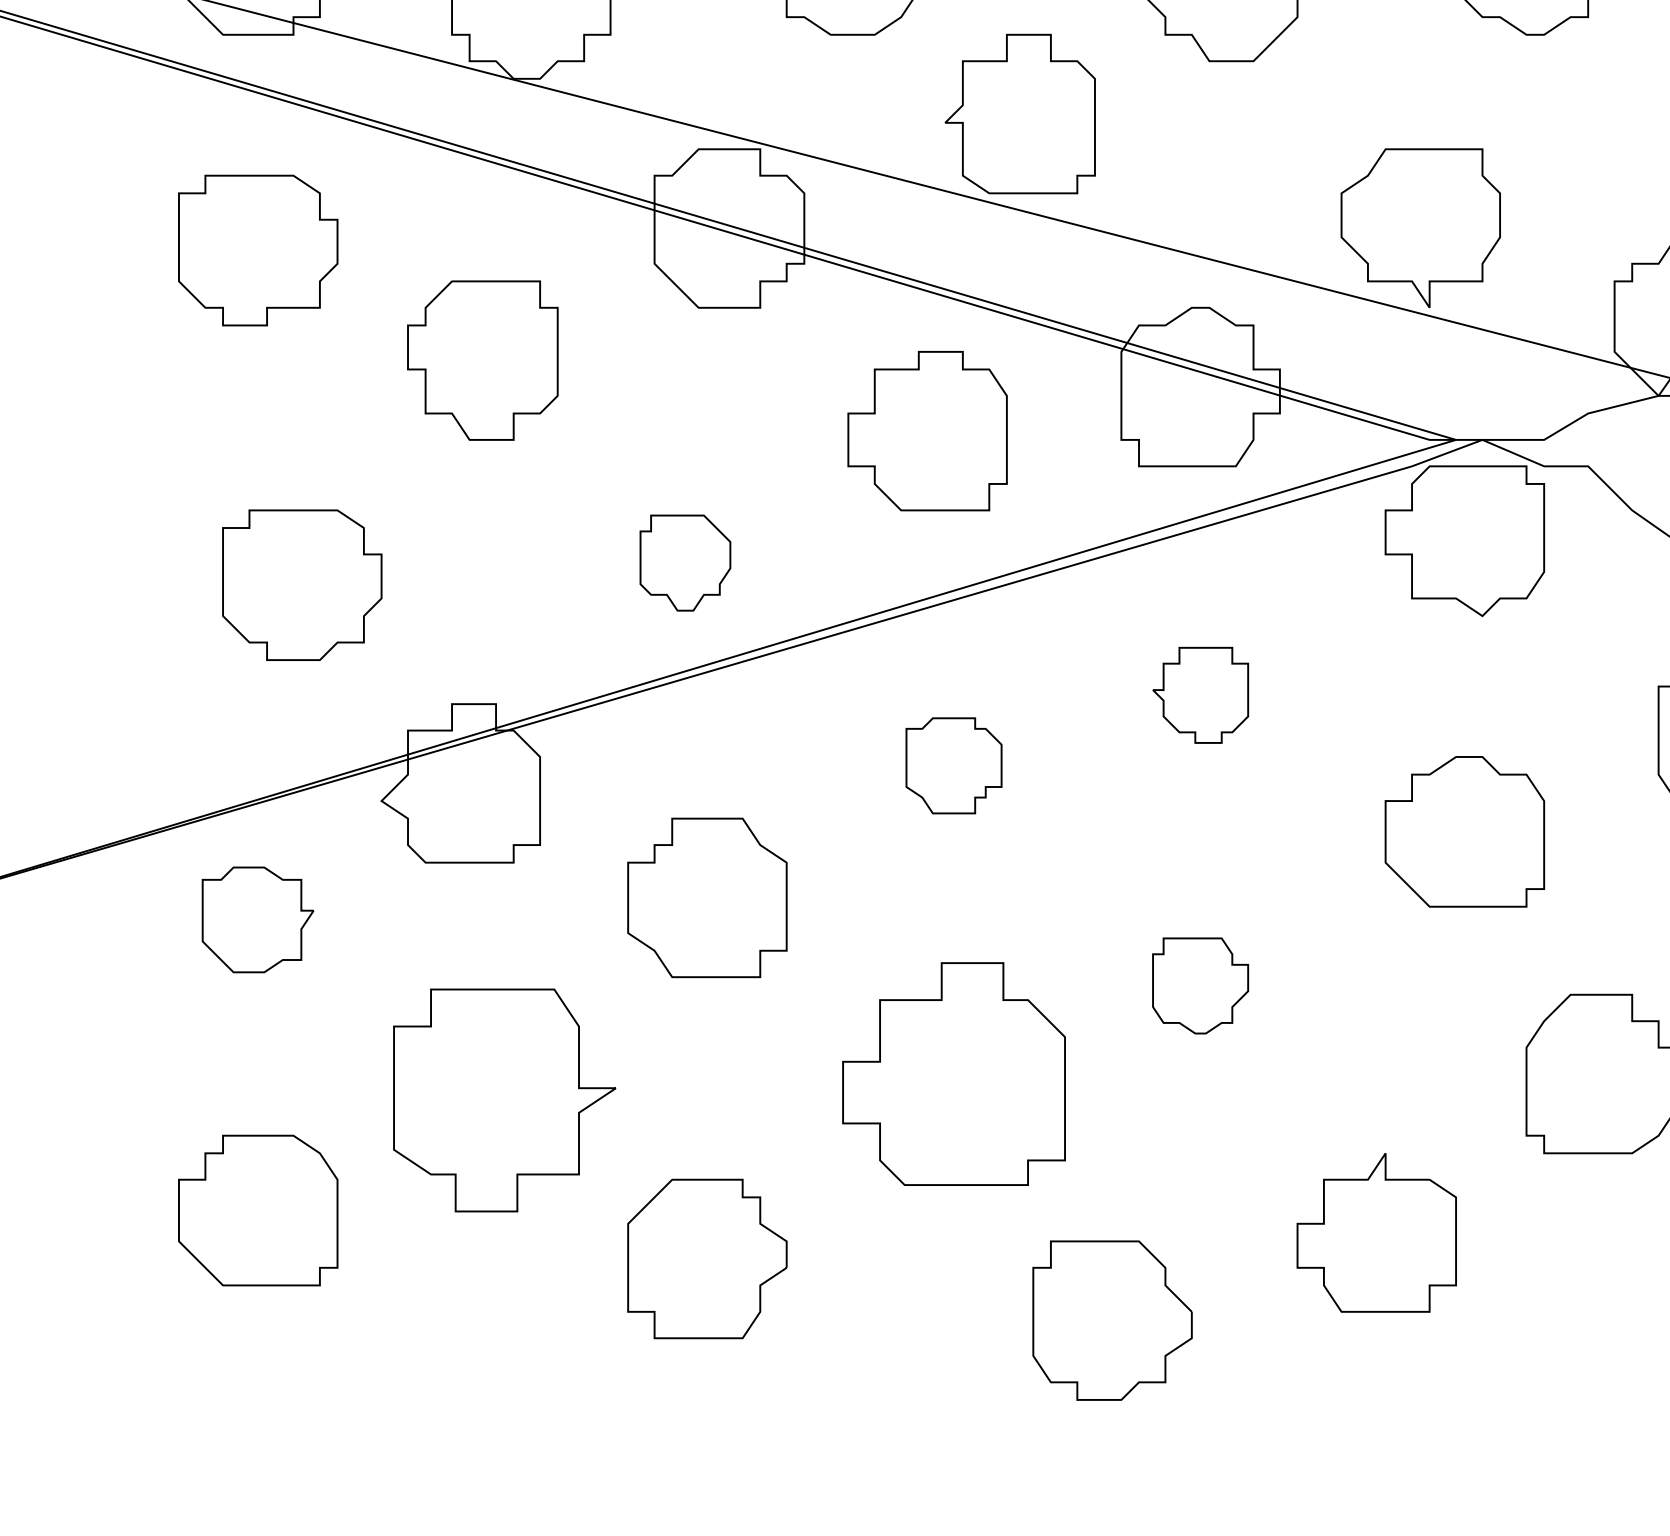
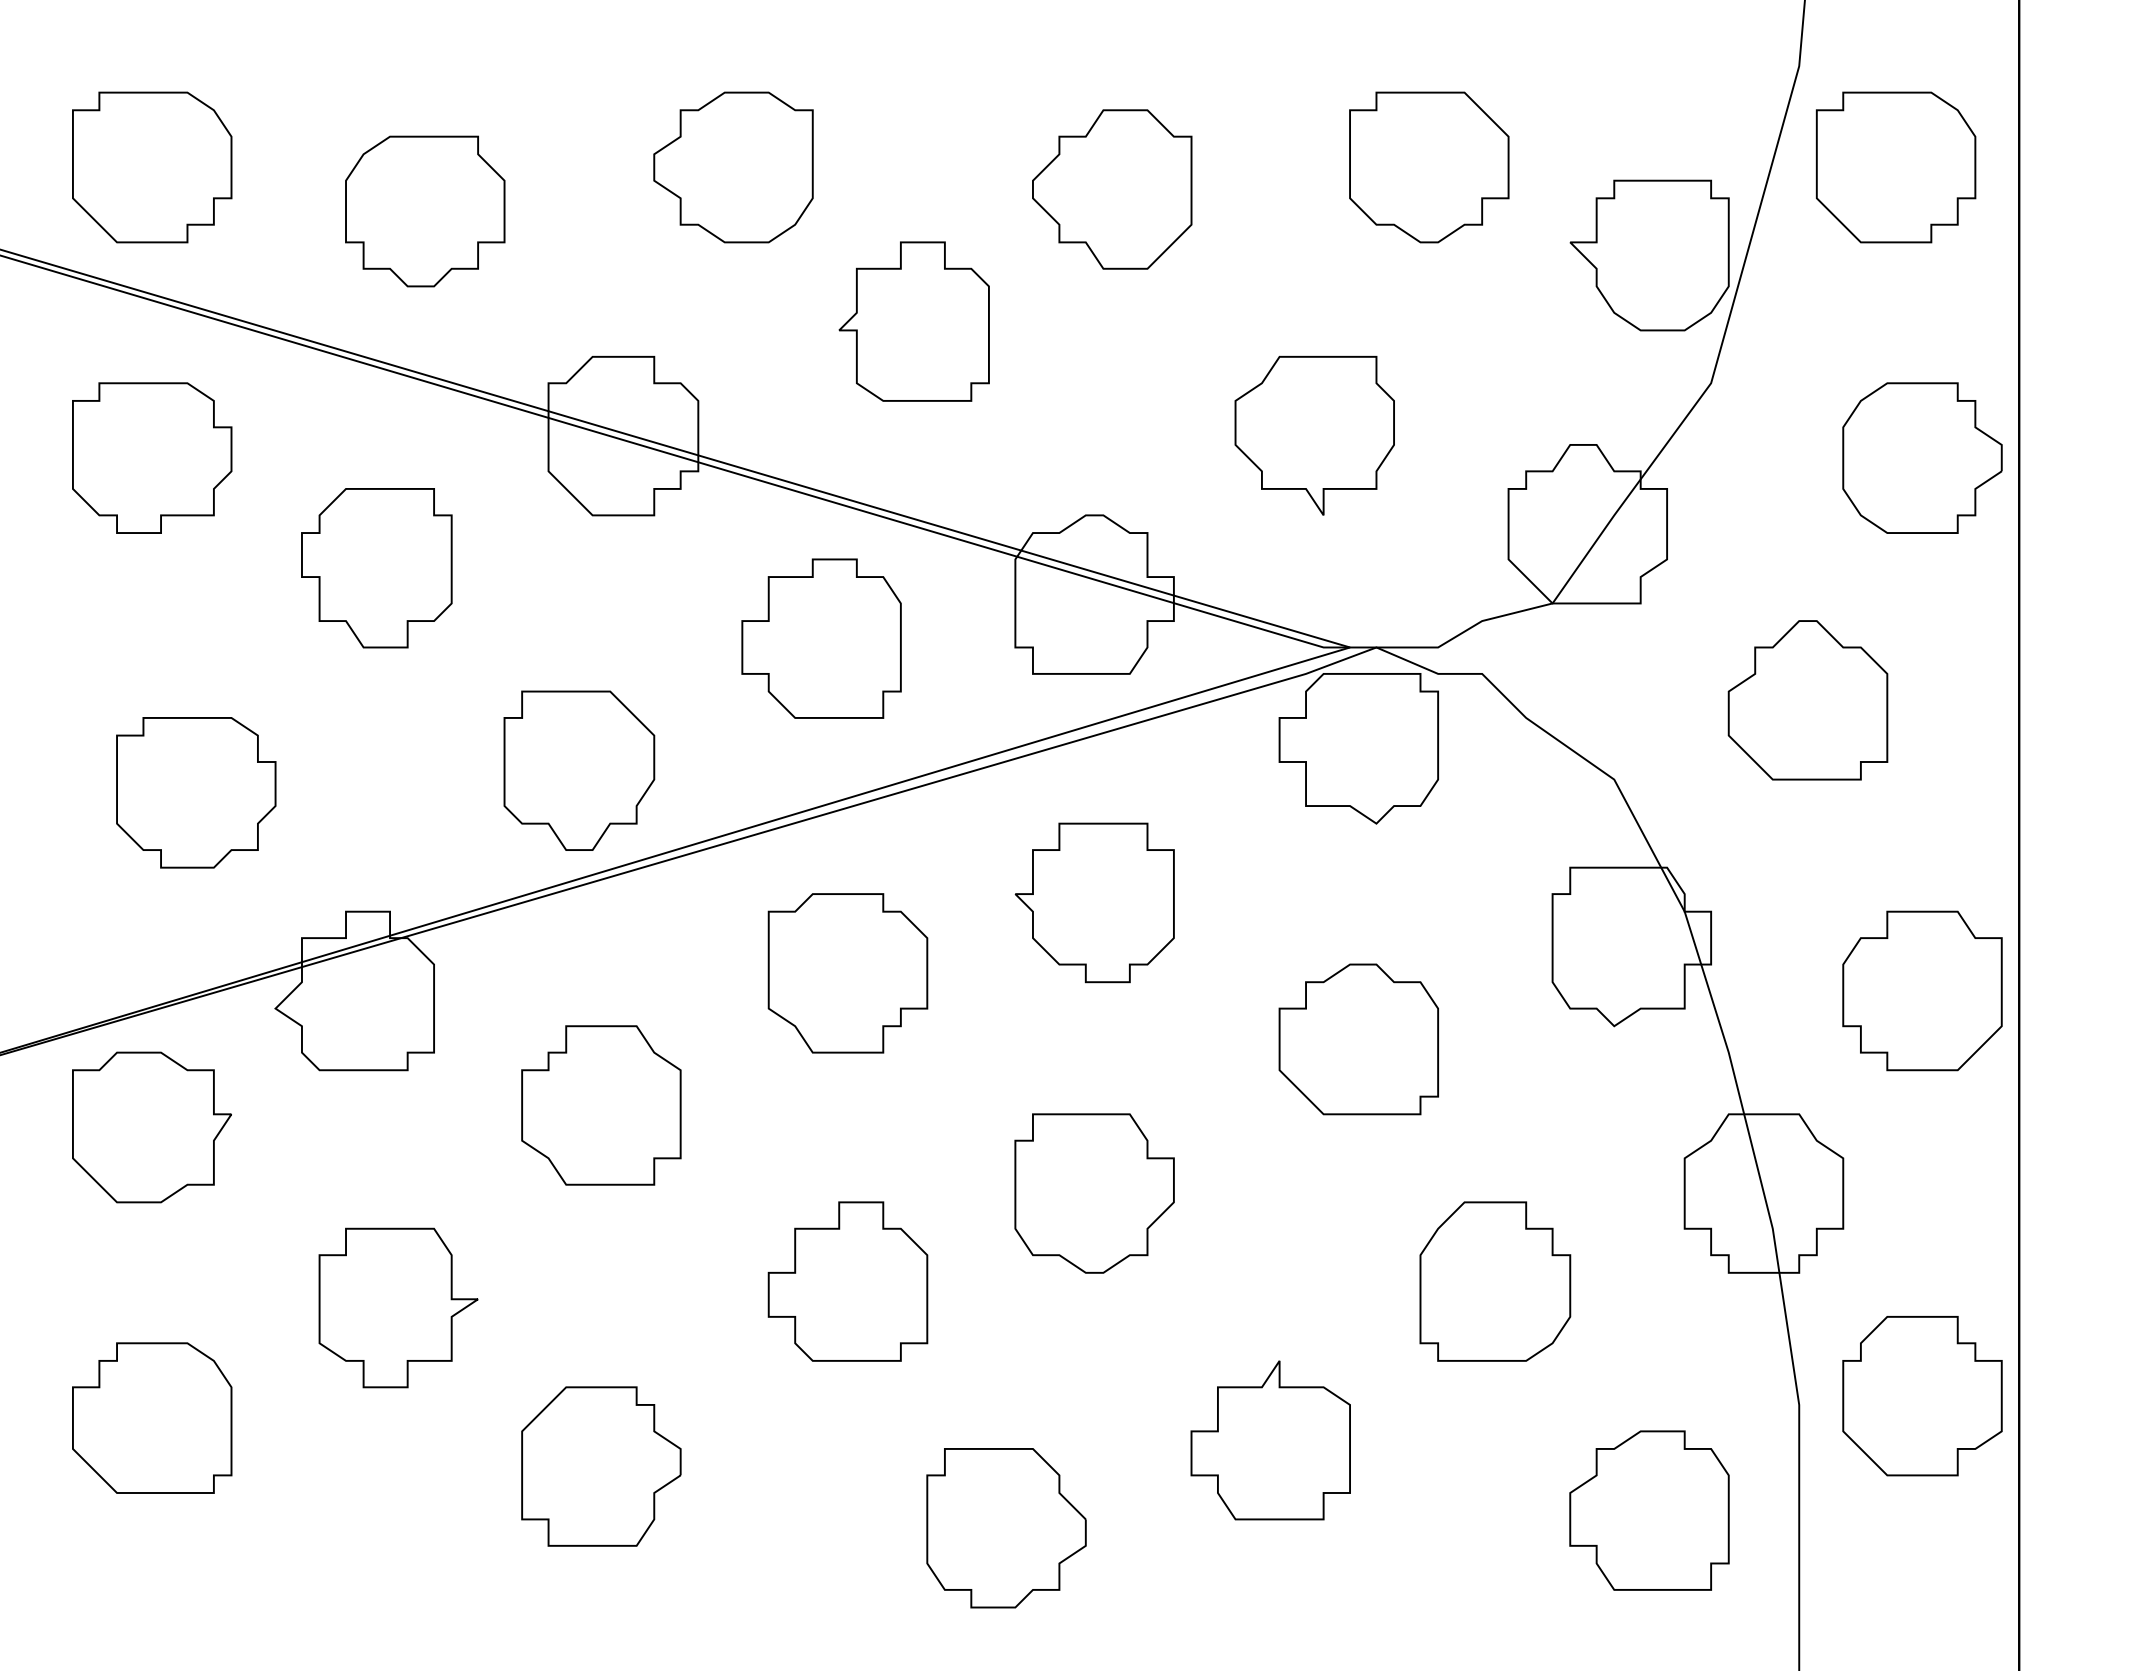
part: (685, 562) -> (579, 770), size x1.67
part: (1200, 694) -> (1094, 902), size x1.67
part: (953, 765) -> (847, 973), size x1.67
part: (257, 919) -> (151, 1127), size x1.43
part: (1200, 985) -> (1094, 1193), size x1.67
part: (953, 1073) -> (847, 1281), size x0.71
part: (504, 1099) -> (398, 1307), size x0.71

